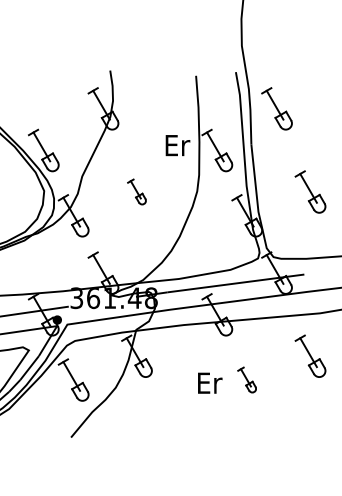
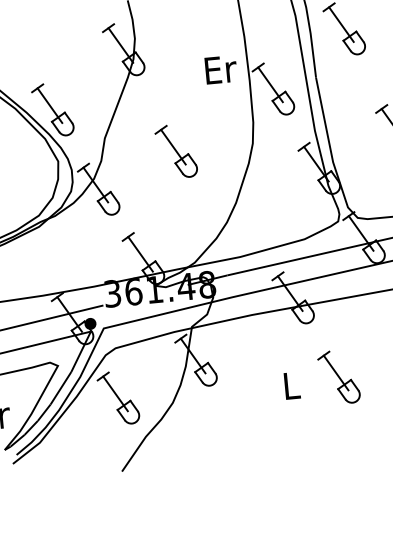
text: (177, 145) -> (220, 69), moved
part: (136, 191) -> (175, 150), size x1.67
part: (246, 379) -> (338, 376), size x1.67
text: (210, 382) -> (292, 384), Er -> L

